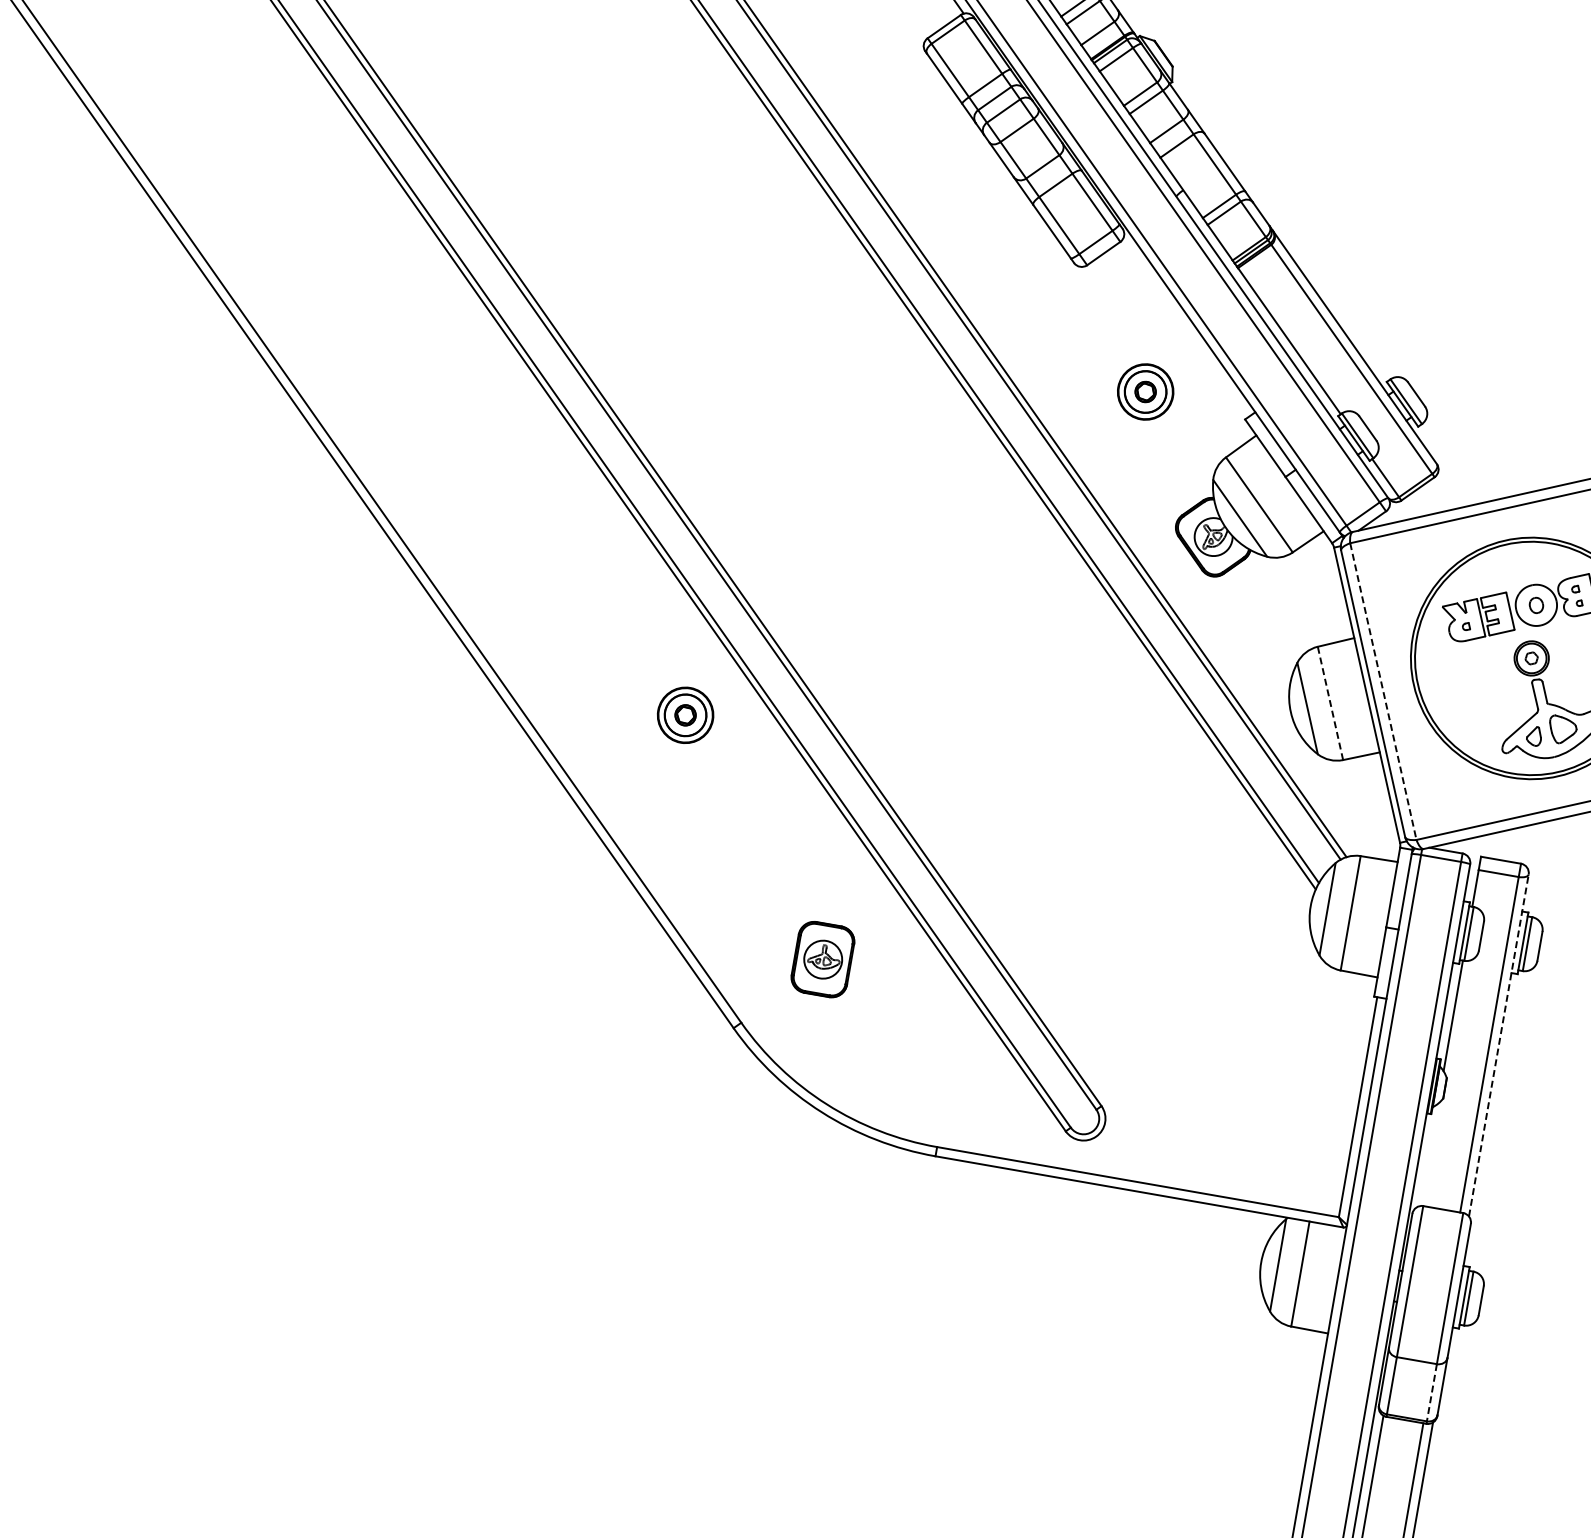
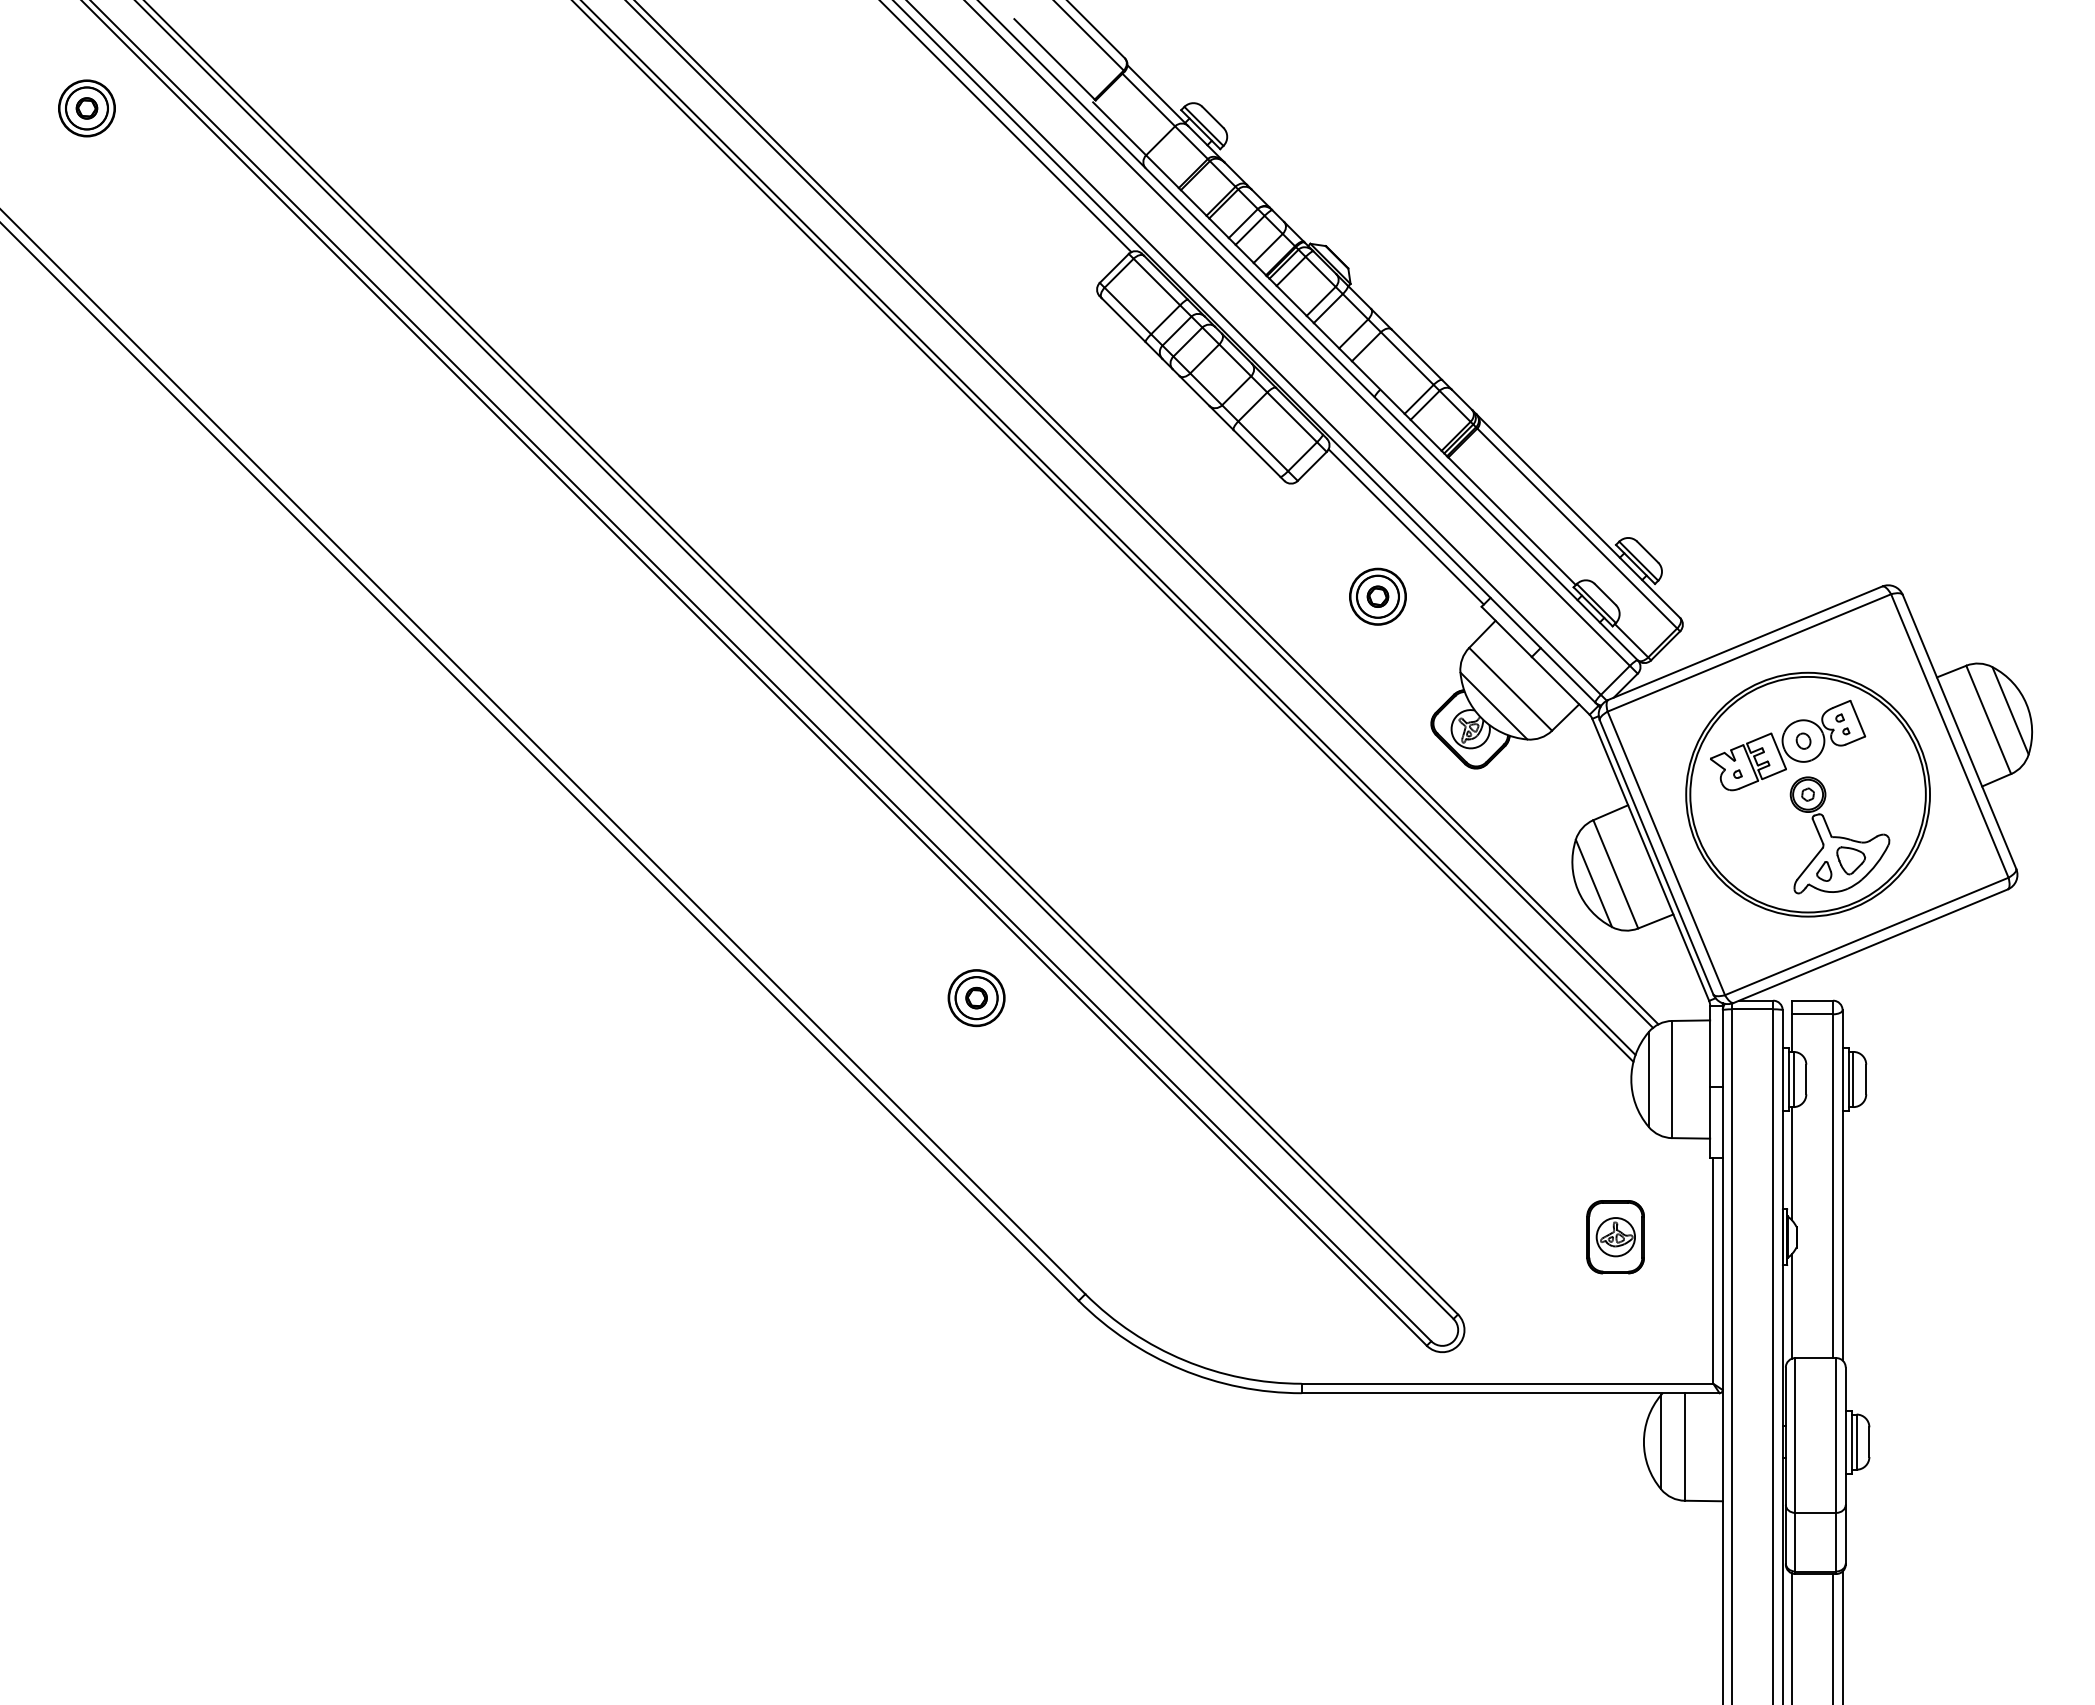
line: (1184, 328) -> (1405, 526), added
line: (1383, 691) -> (1666, 853), dashed -> solid
line: (1330, 703) -> (1615, 874), dashed -> solid
part: (822, 959) -> (1615, 1237), moved
line: (1498, 1044) -> (1842, 1184), dashed -> solid
line: (1429, 1154) -> (1792, 1305), added
line: (1432, 1393) -> (1836, 1542), dashed -> solid

